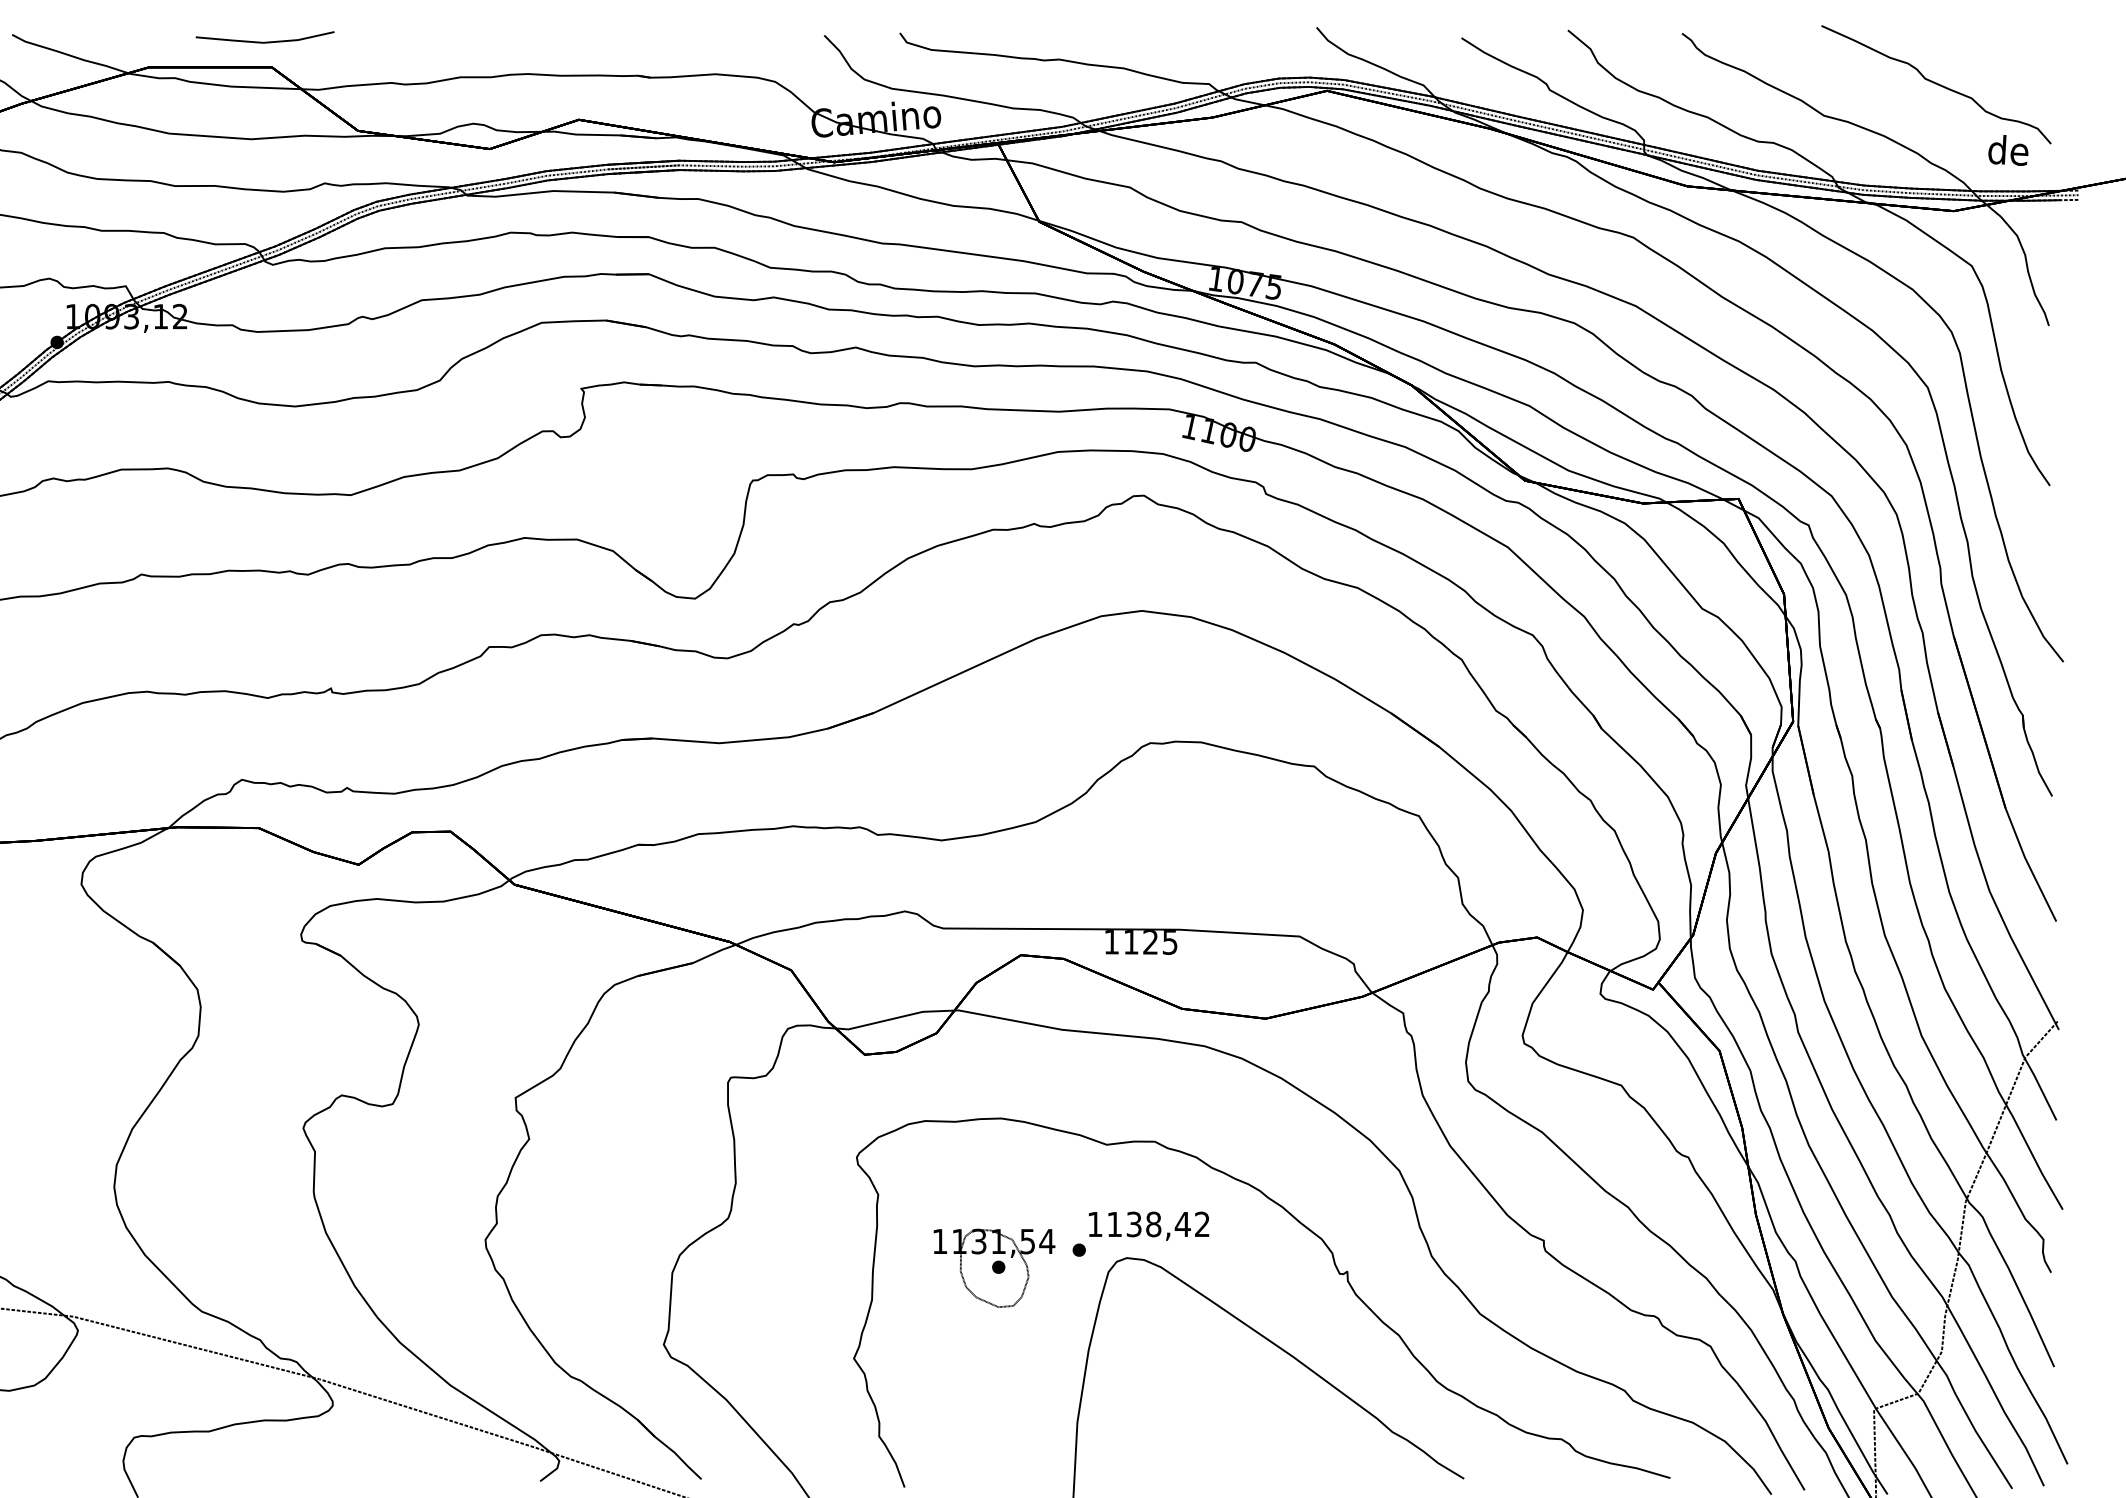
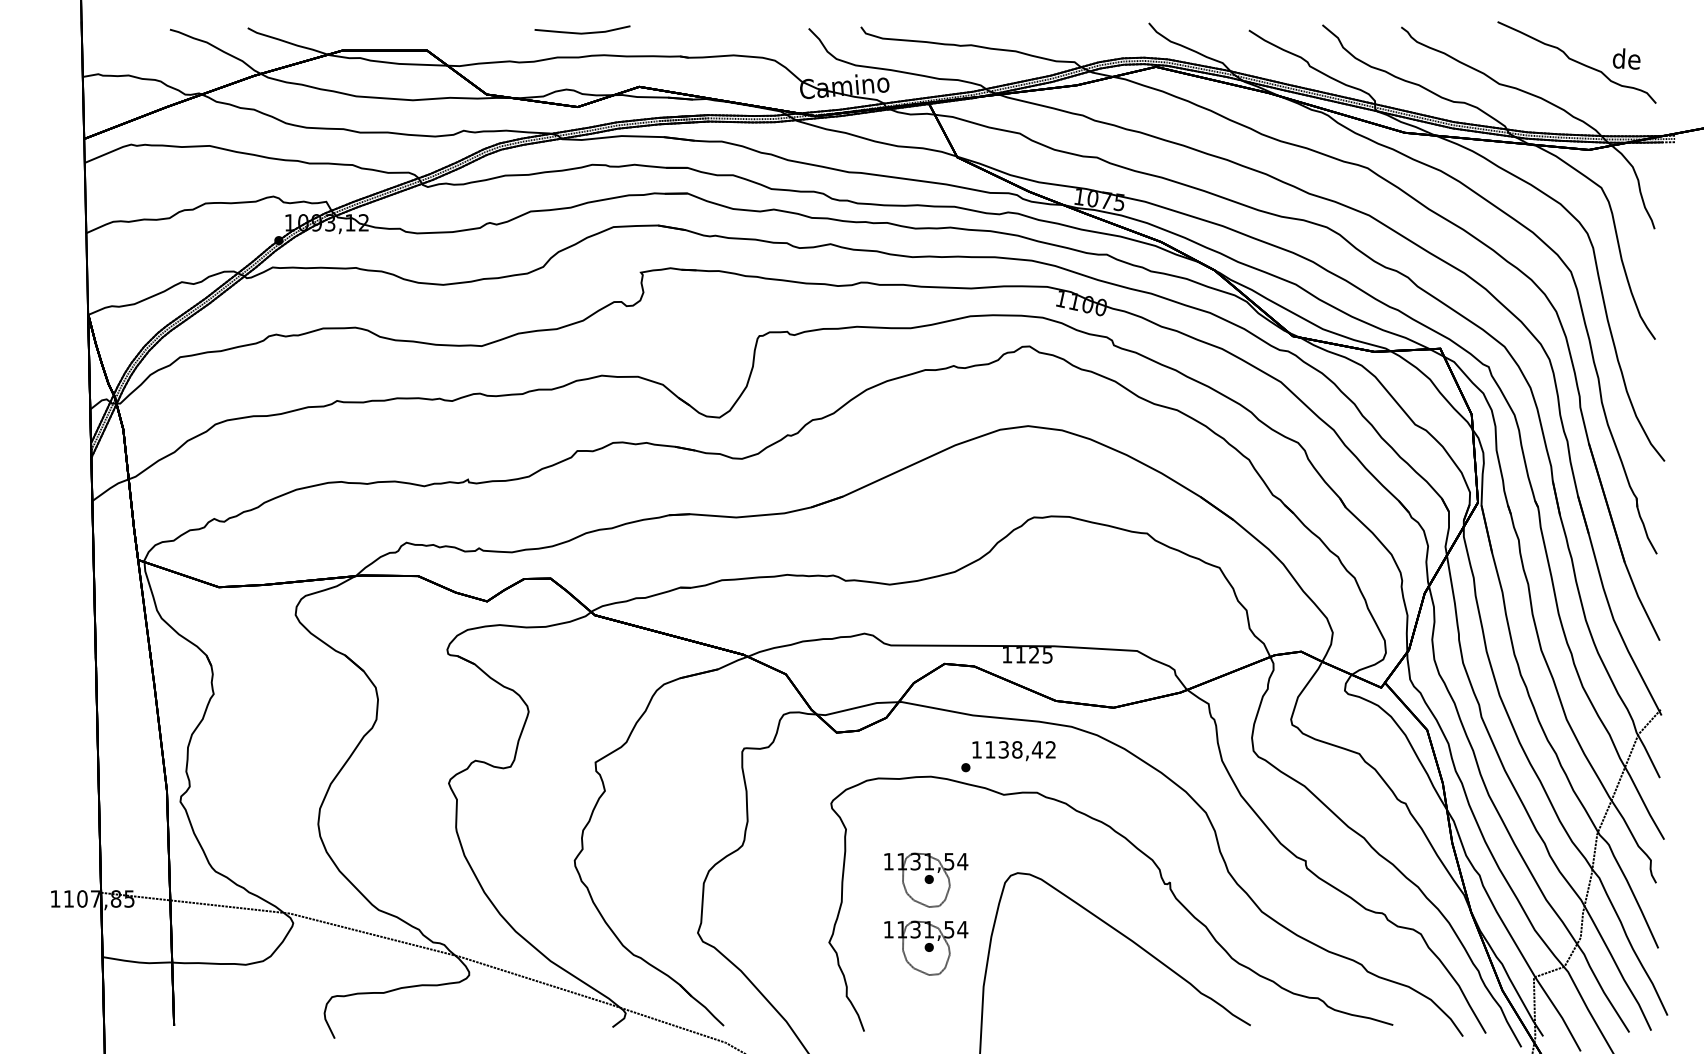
line: (265, 41) -> (582, 32), moved
text: (2008, 149) -> (1626, 58), moved
text: (1140, 1234) -> (1008, 756), moved
part: (994, 1365) -> (926, 947), added

